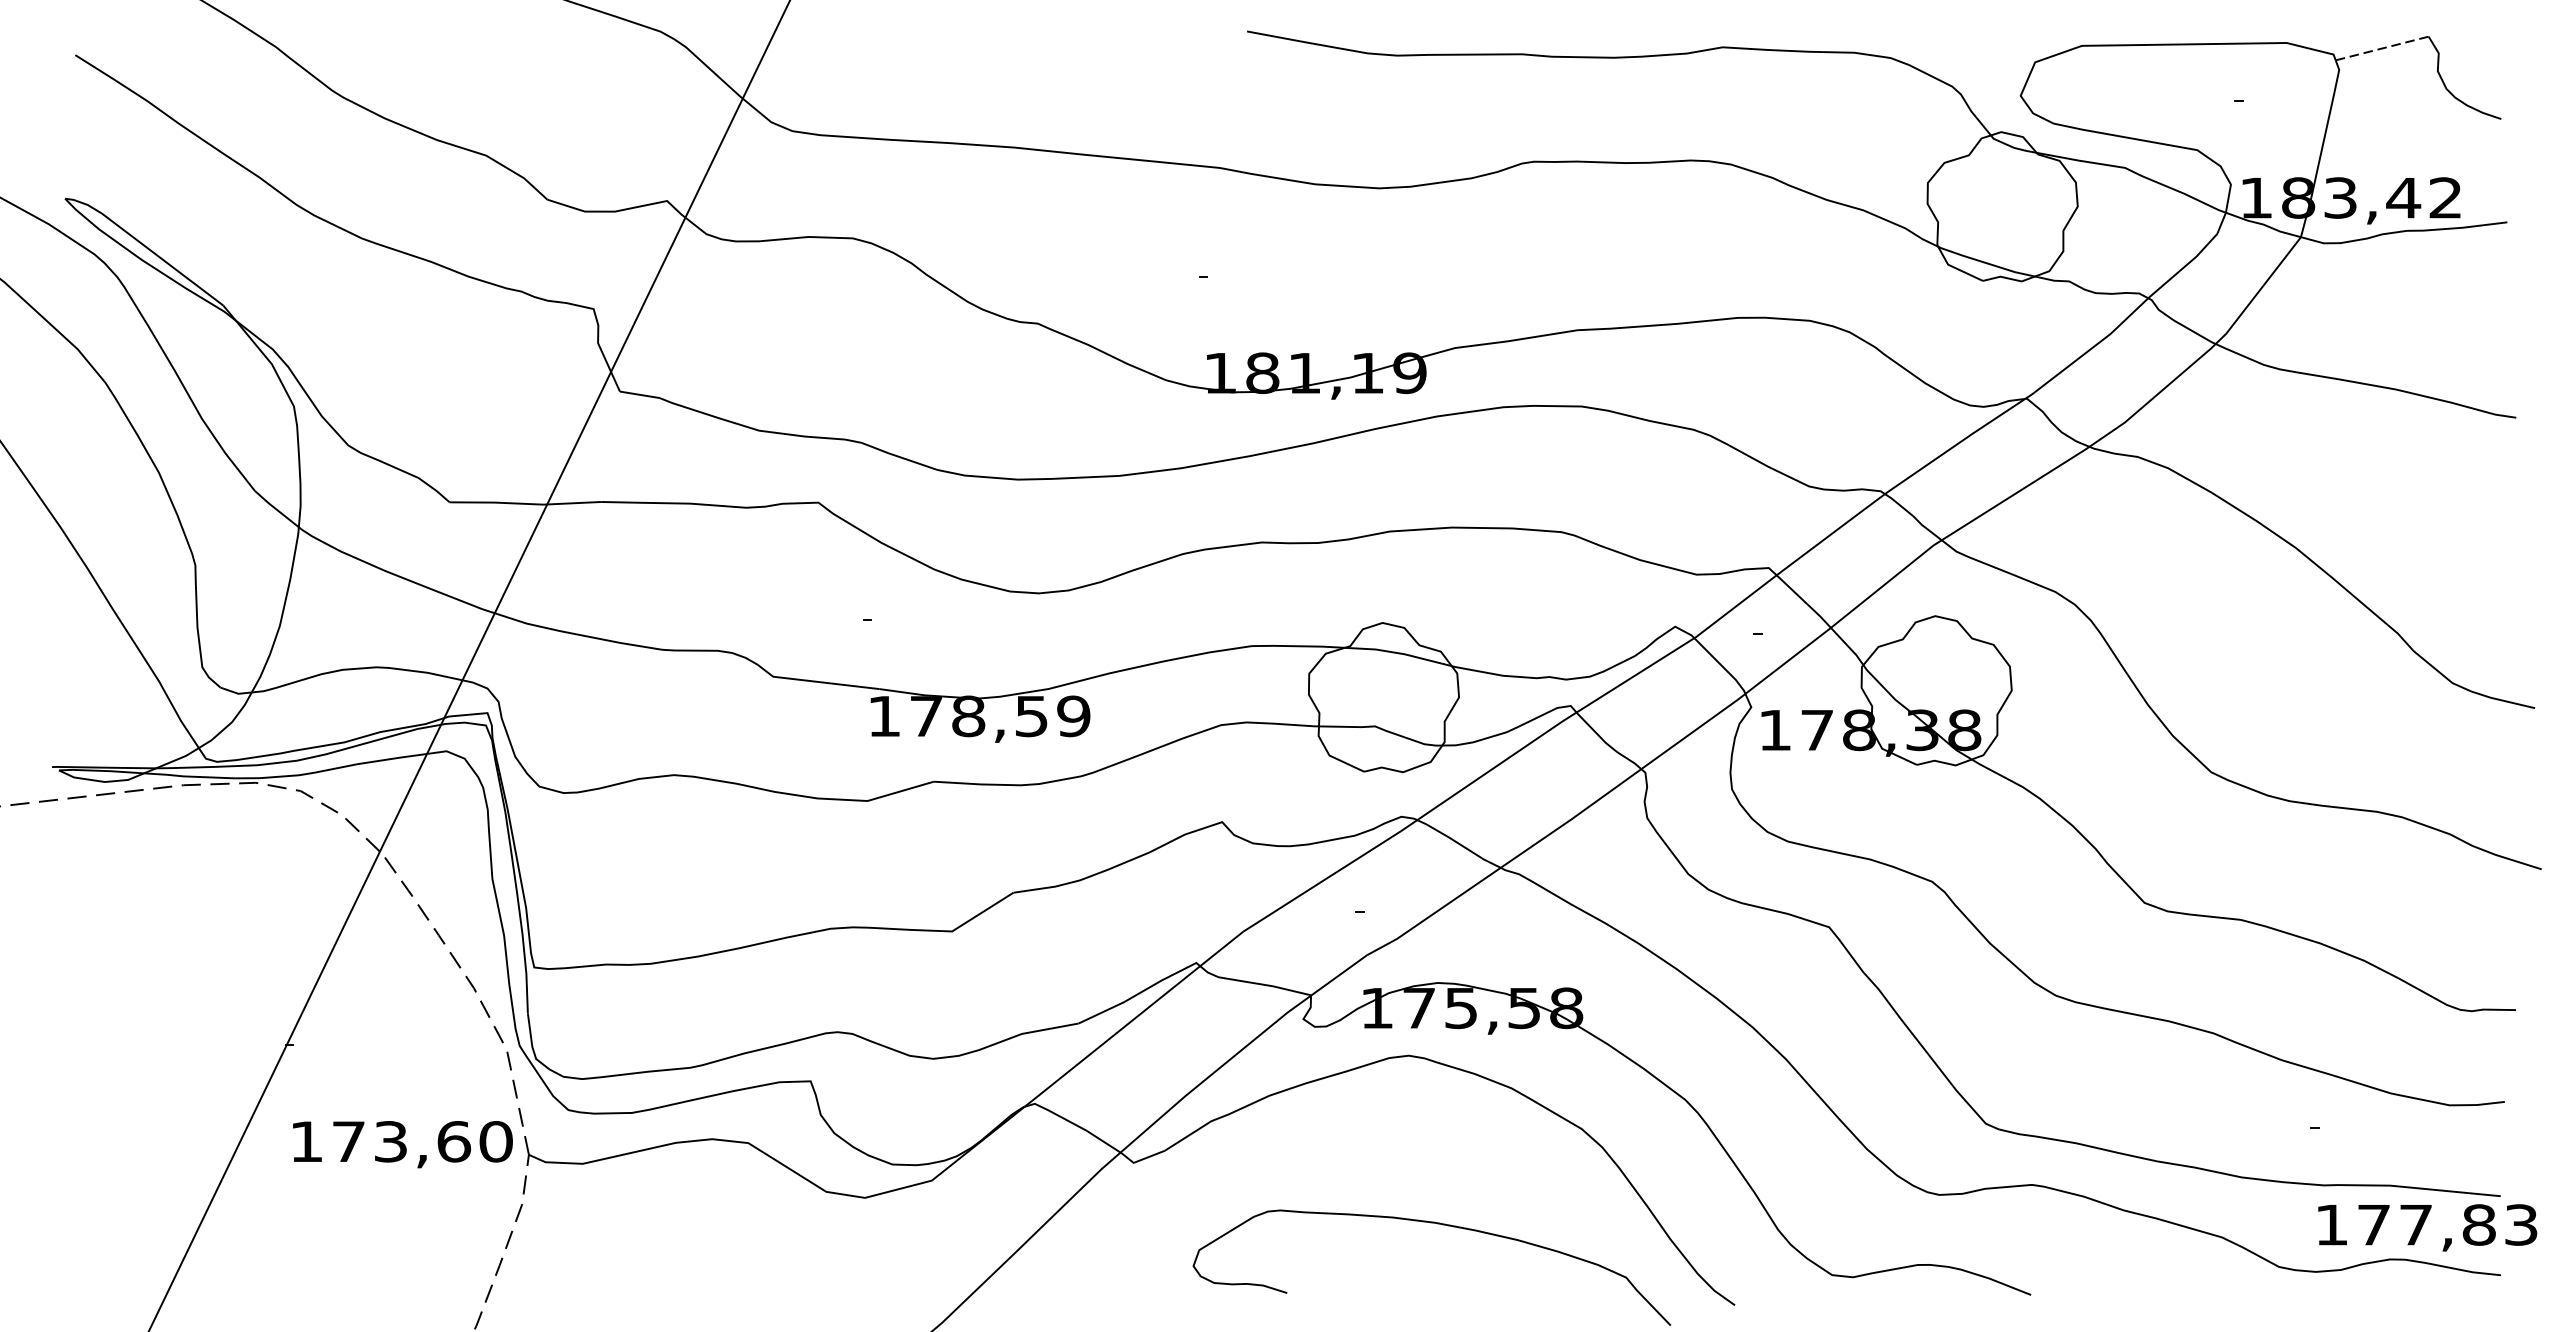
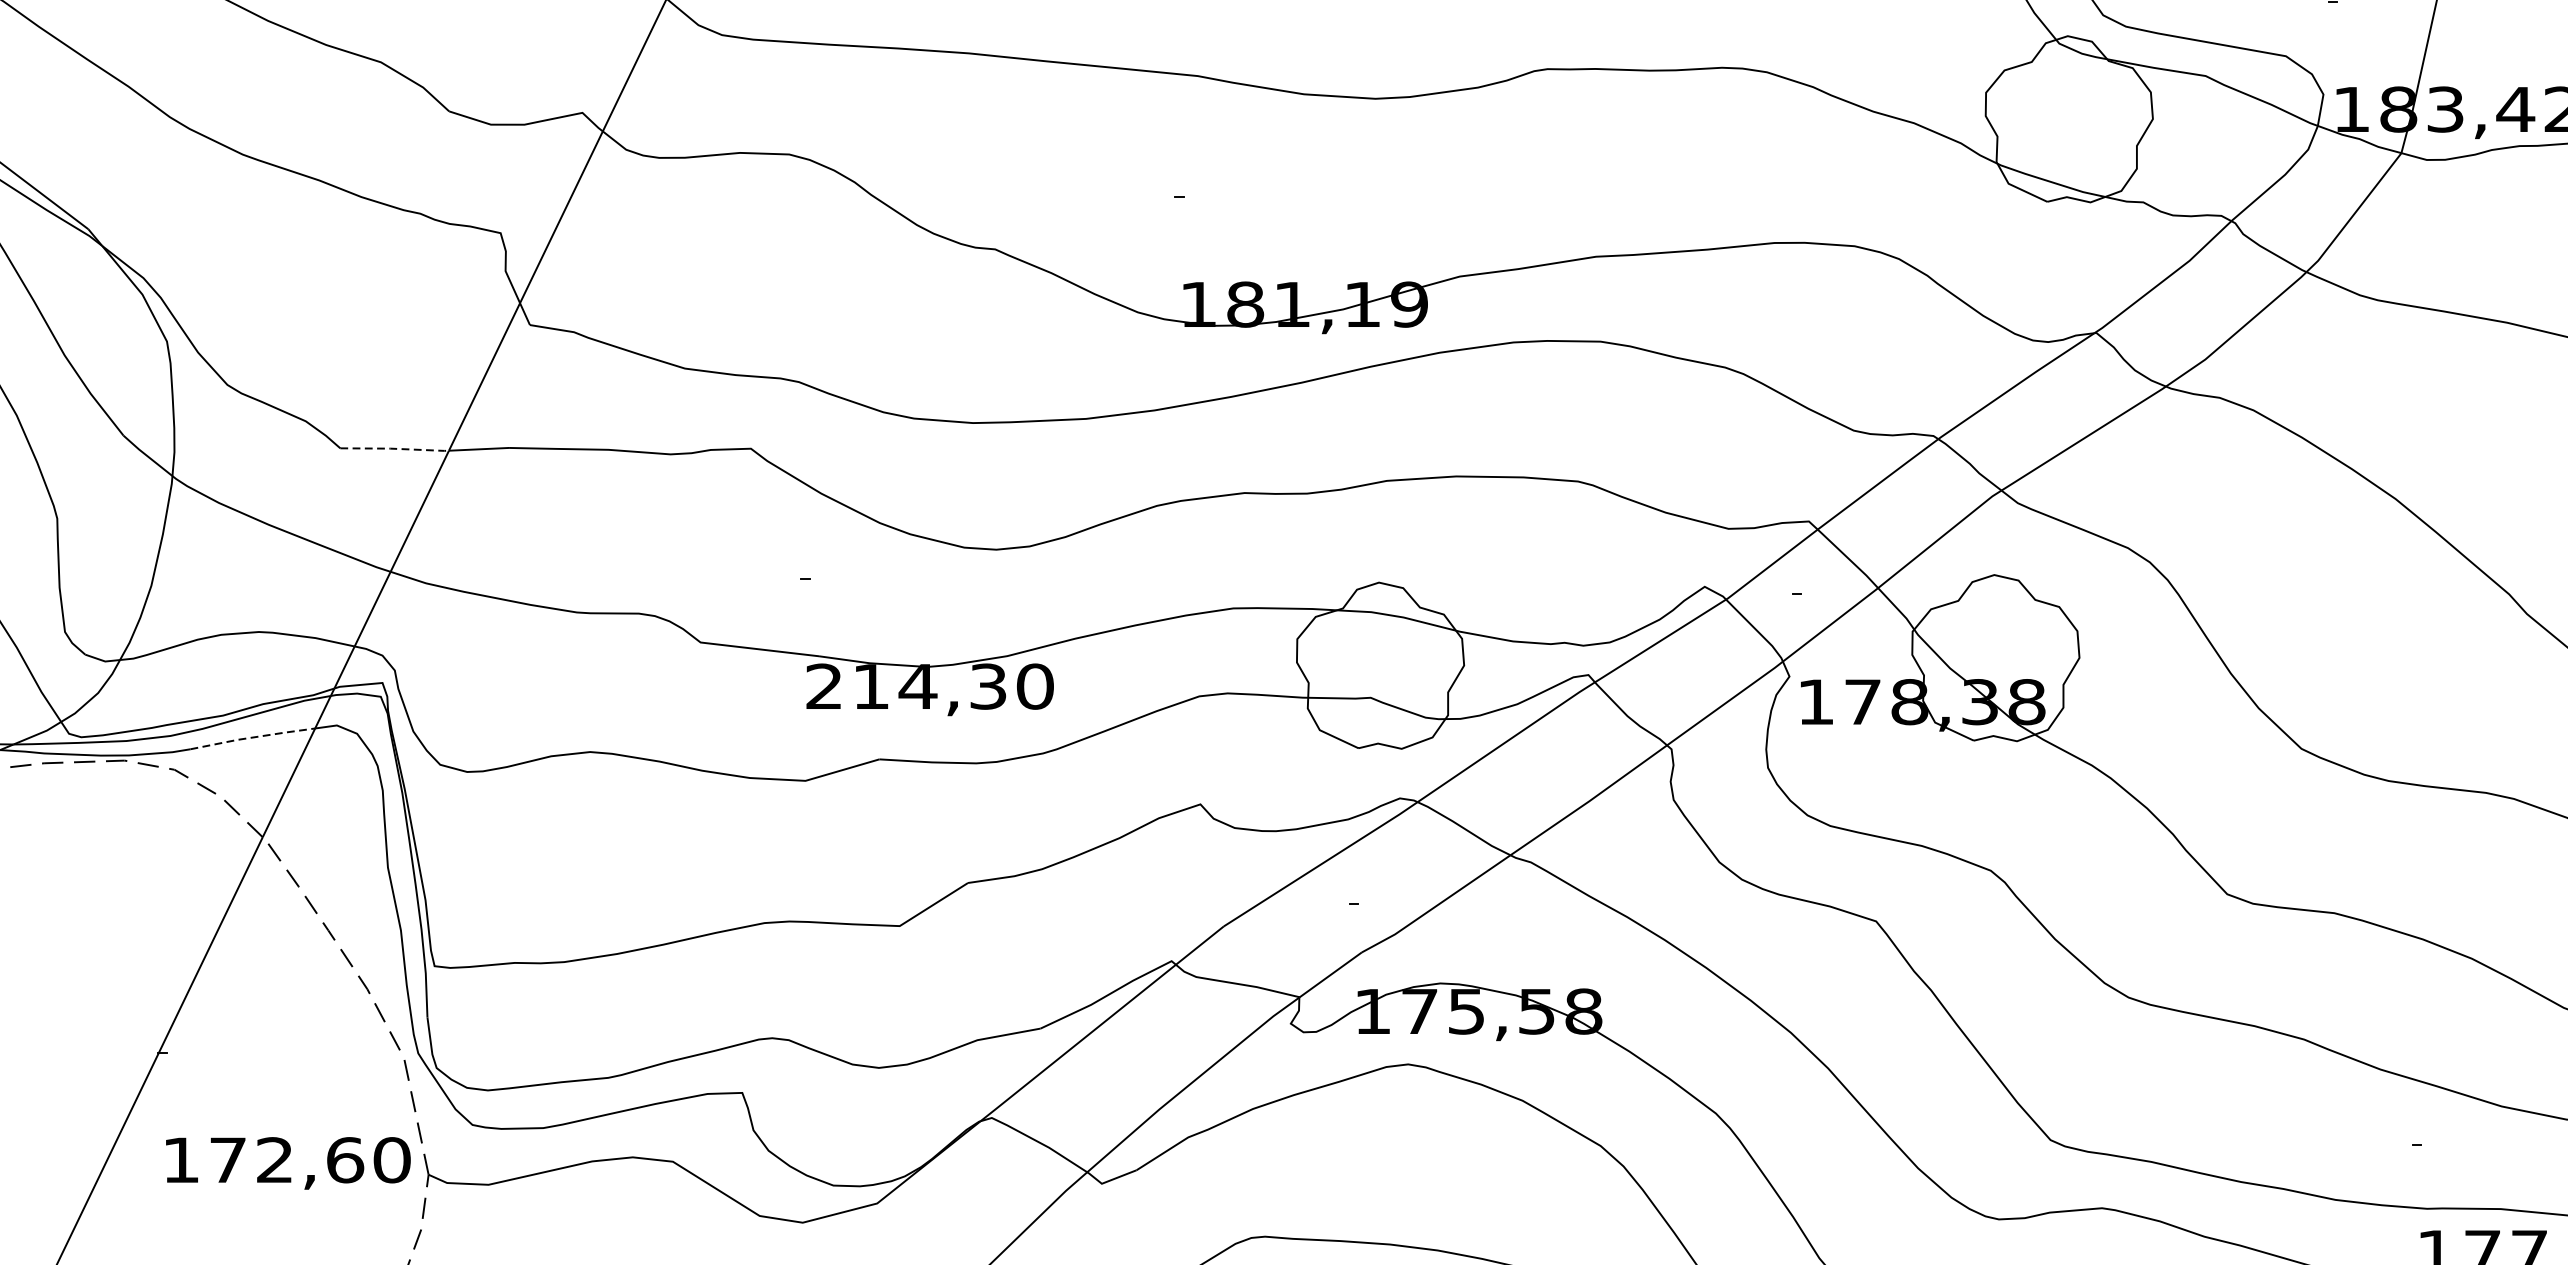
line: (498, 502) -> (394, 448), solid -> dashed
text: (979, 716) -> (930, 686), 178,59 -> 214,30
line: (371, 762) -> (253, 737), solid -> dashed
text: (390, 1141) -> (274, 1159), 173,60 -> 172,60

